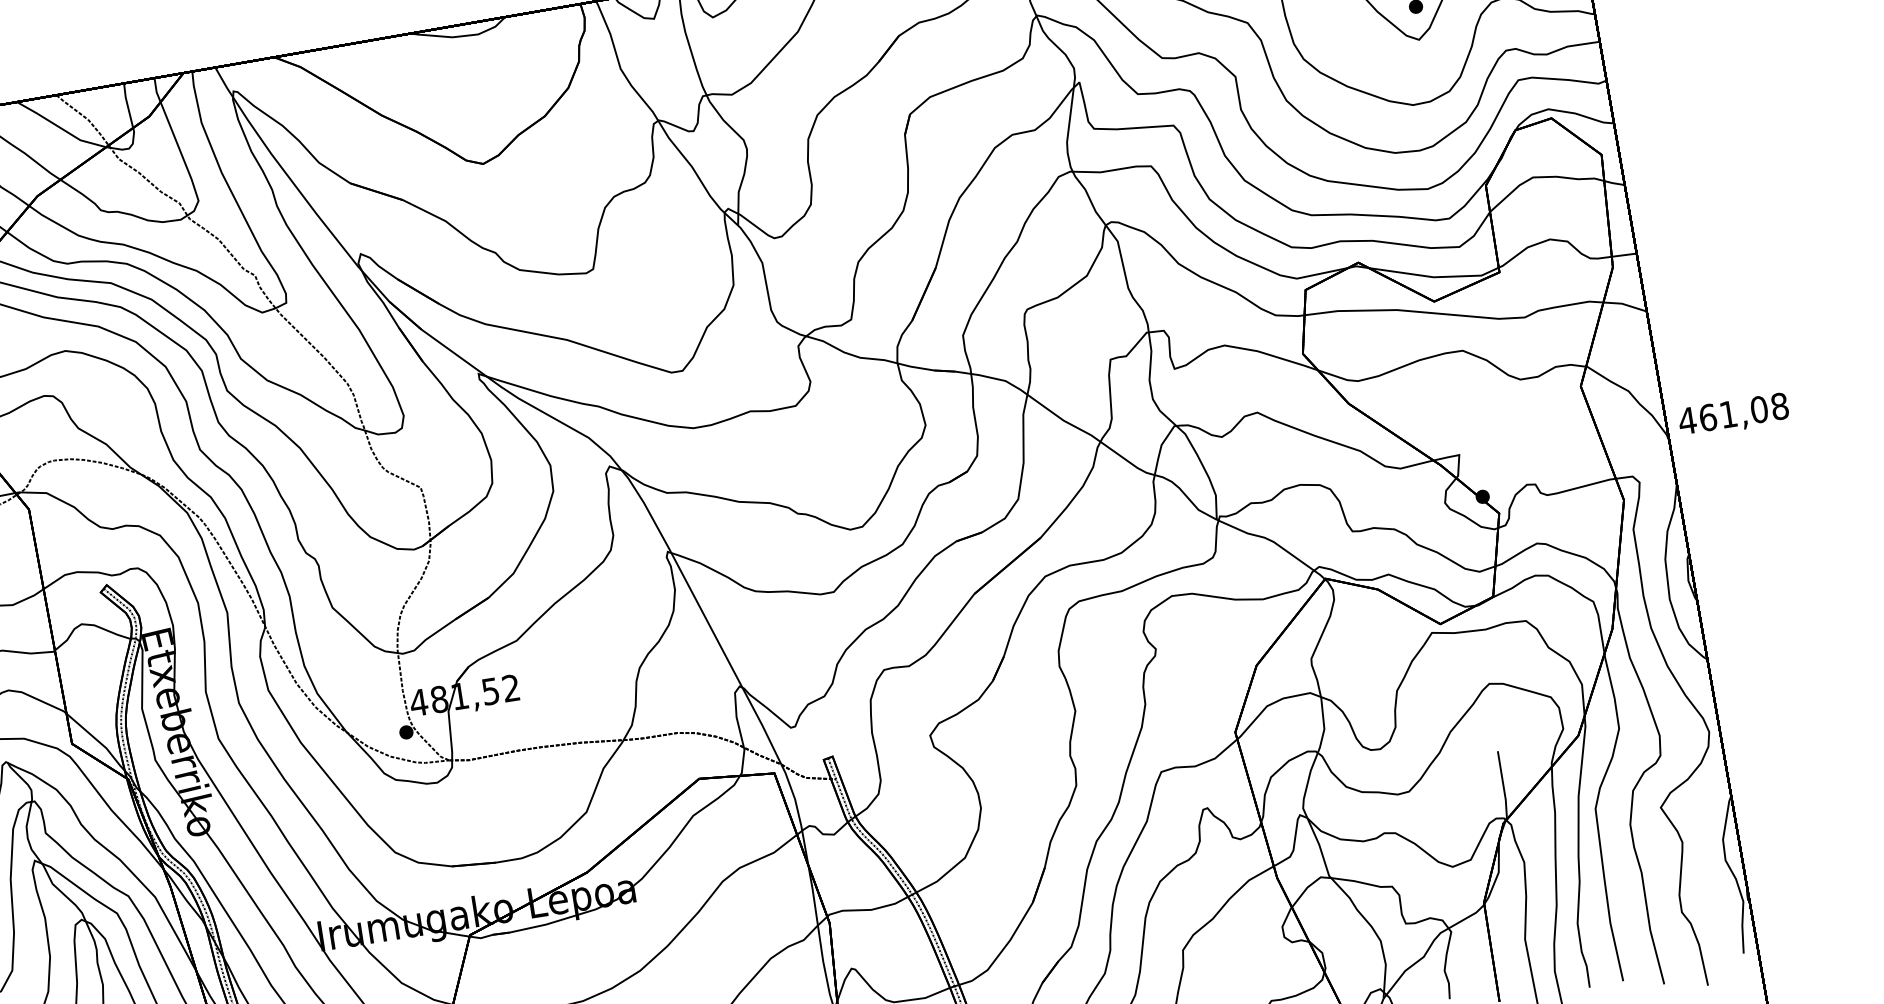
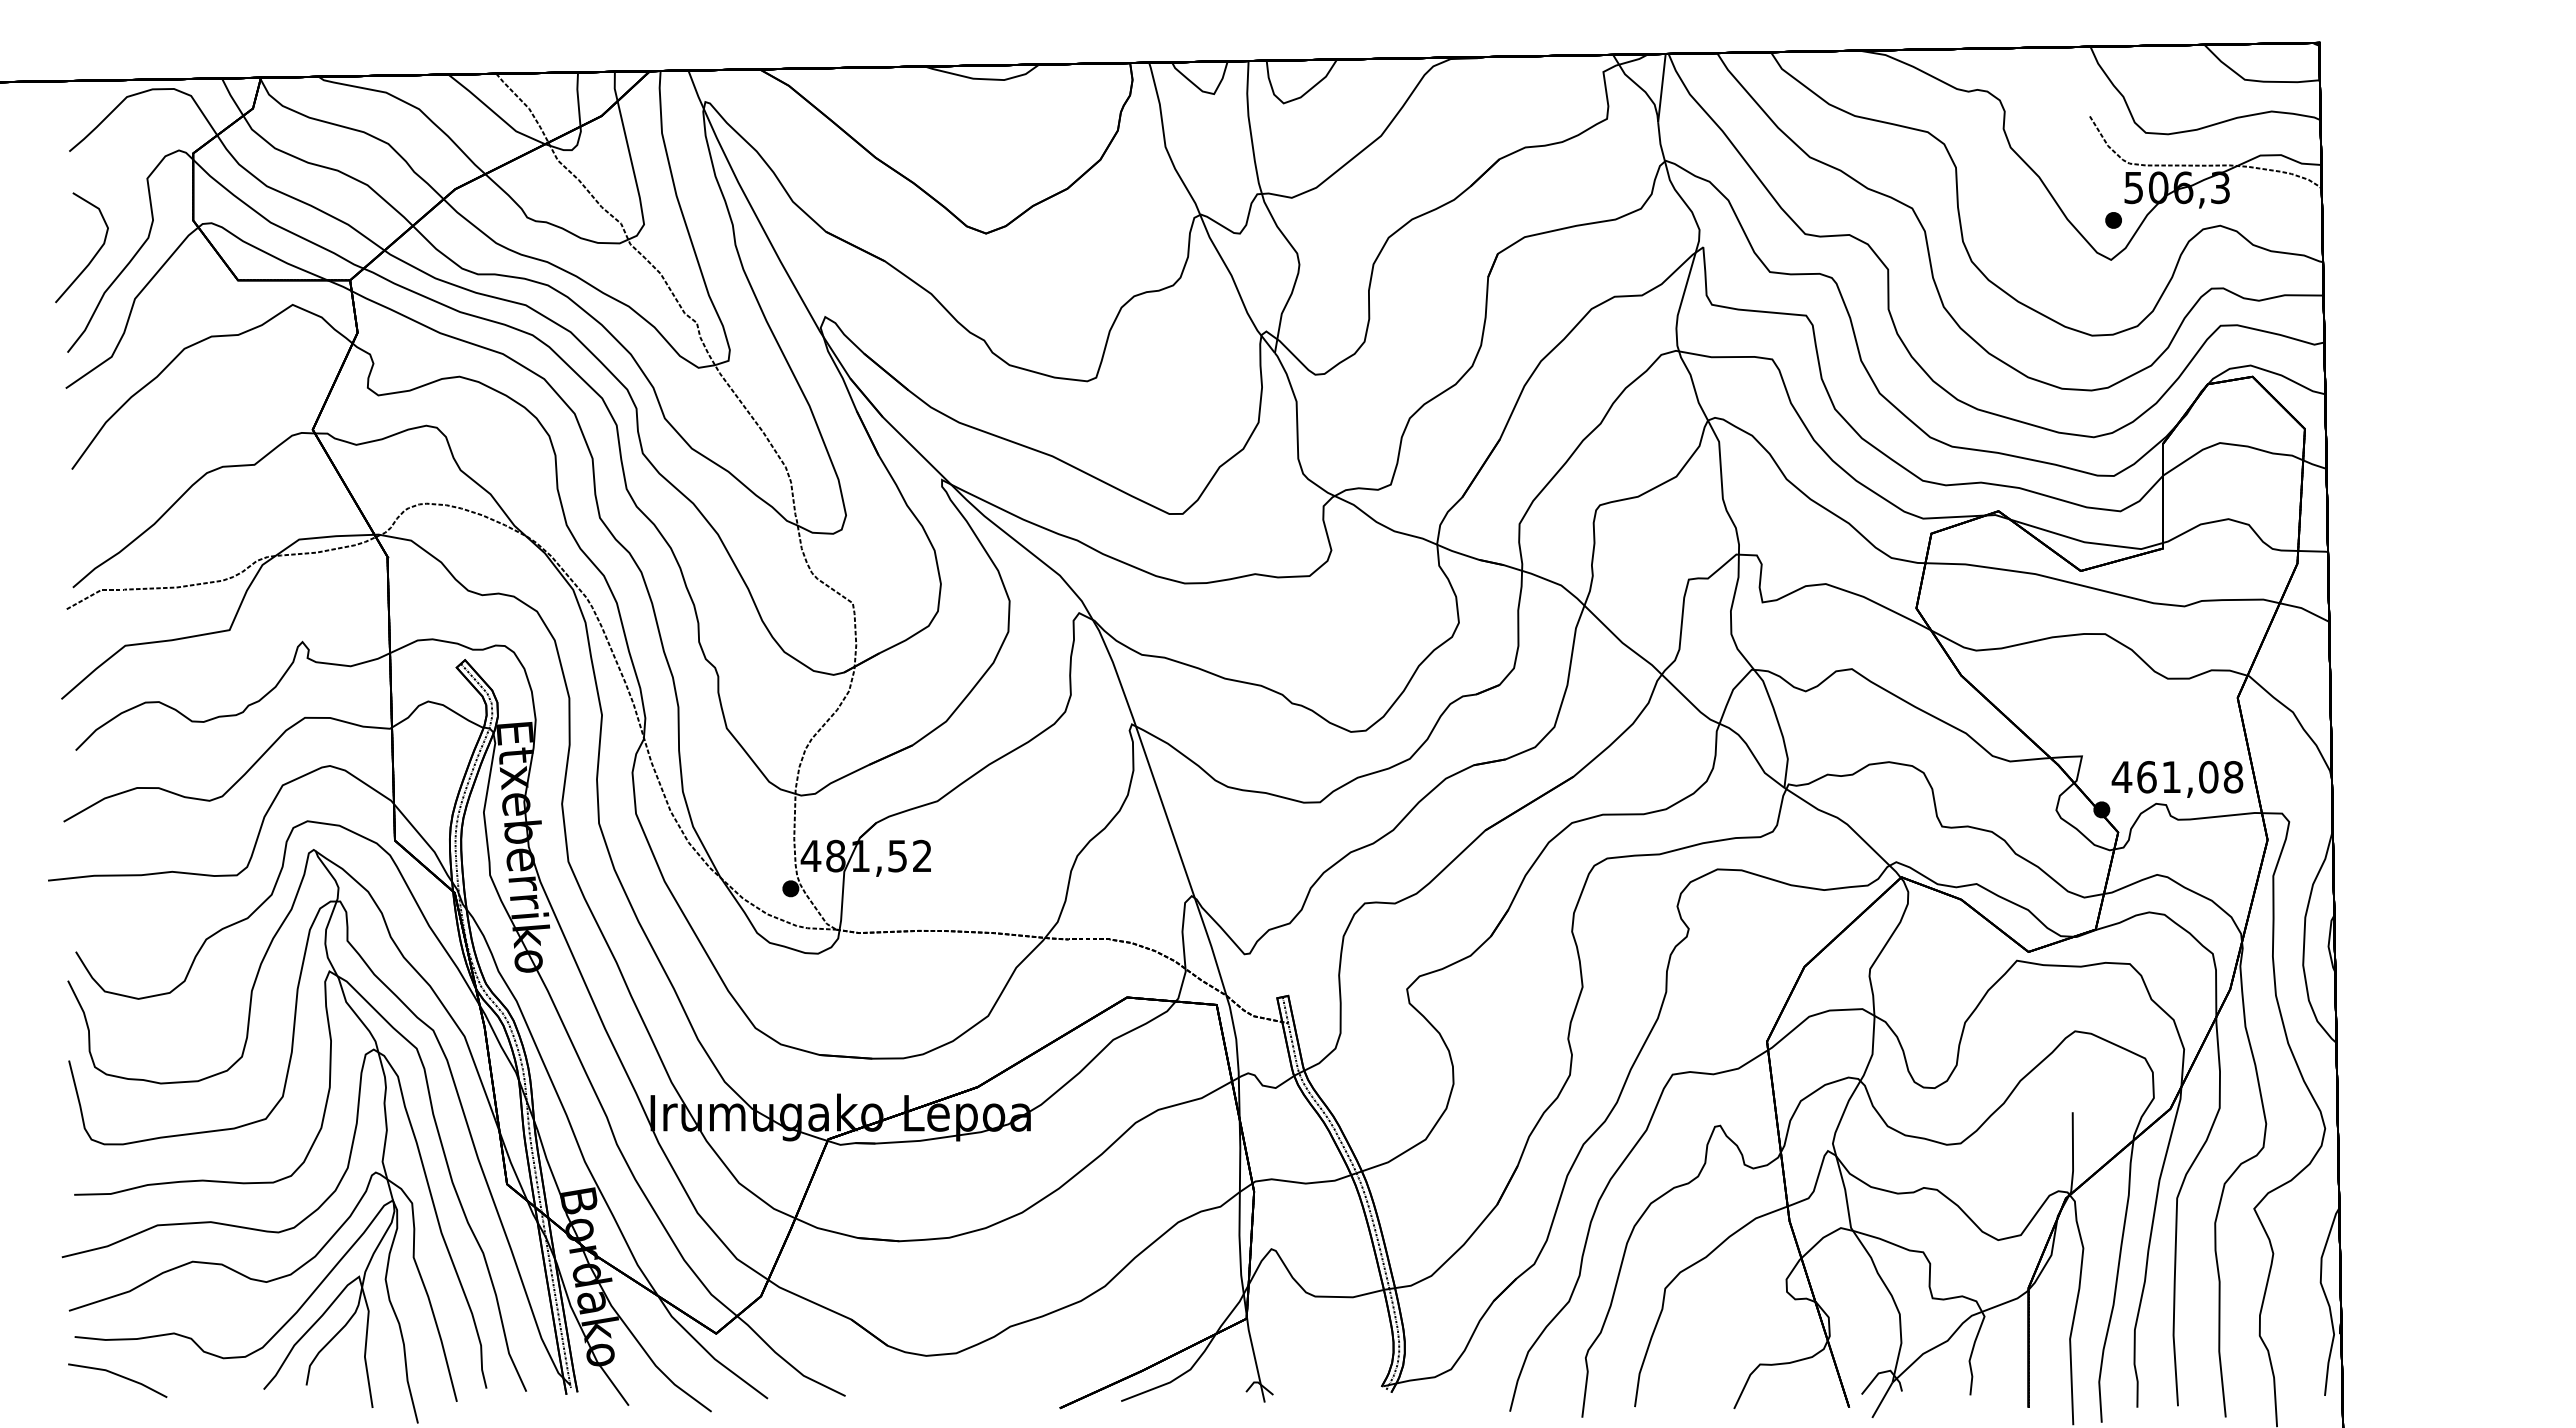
text: (1733, 415) -> (2177, 779), moved

